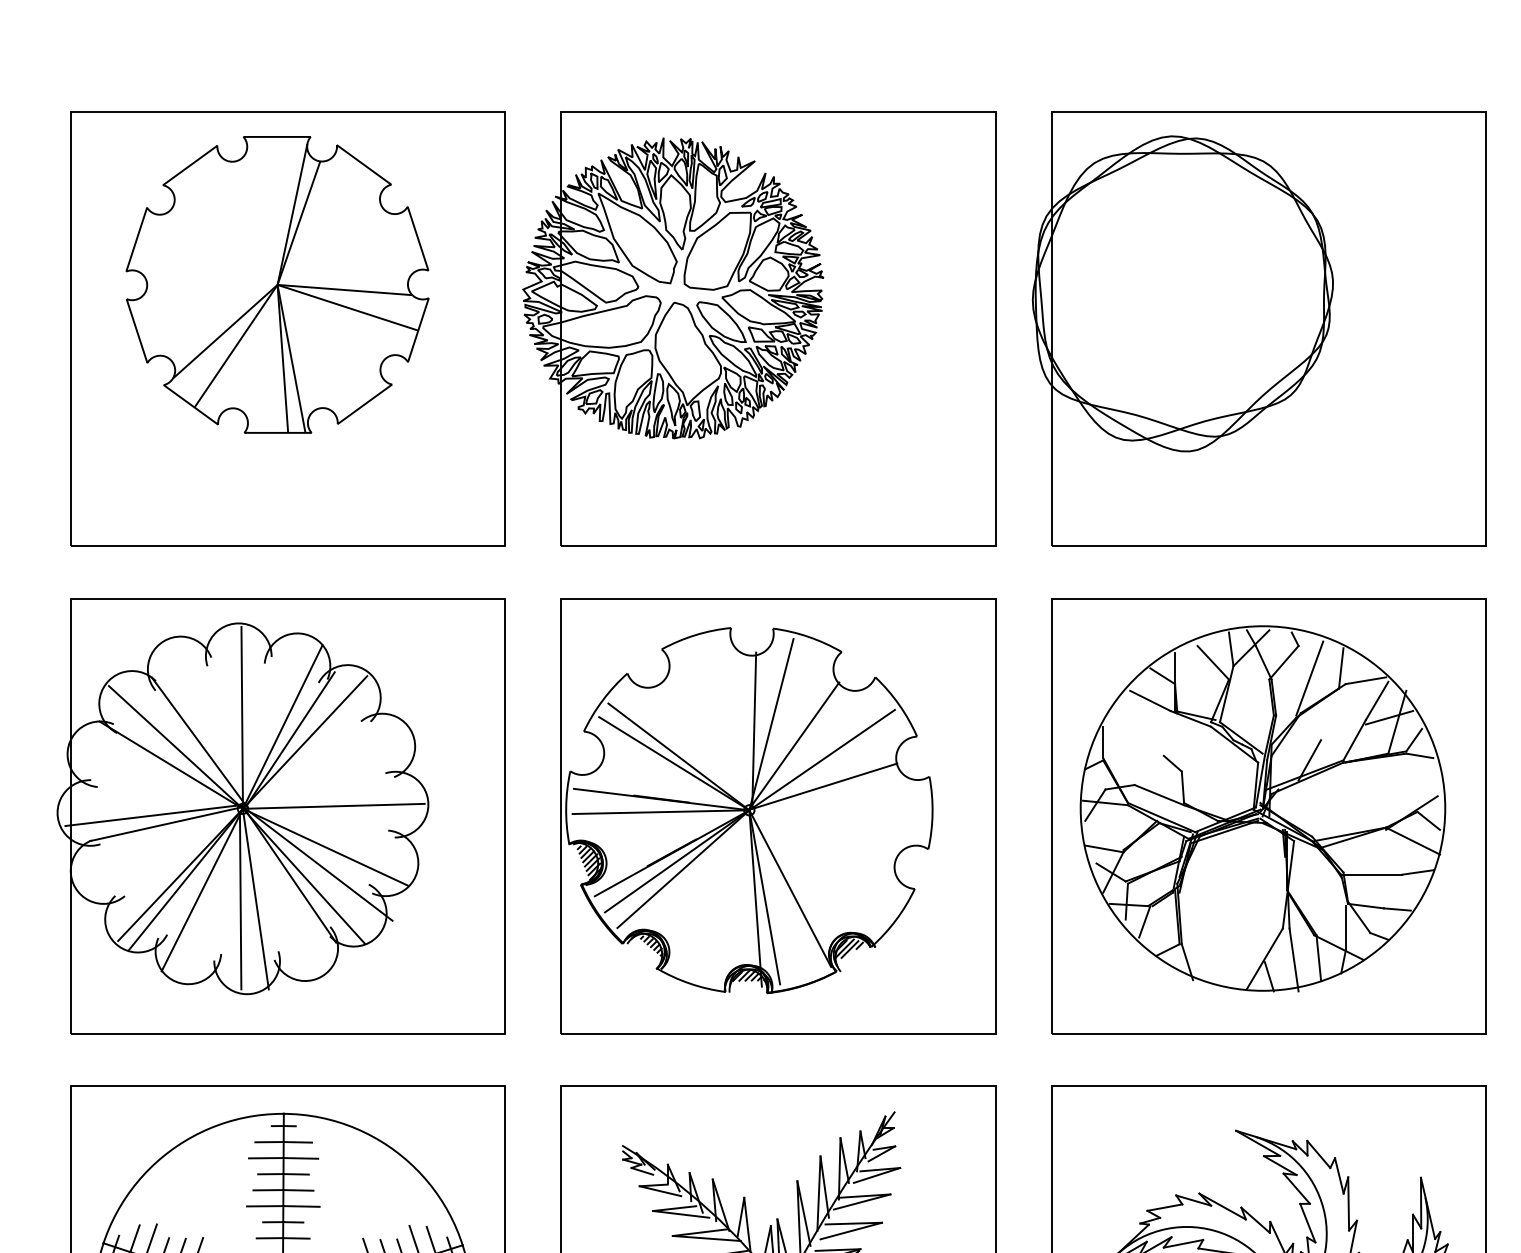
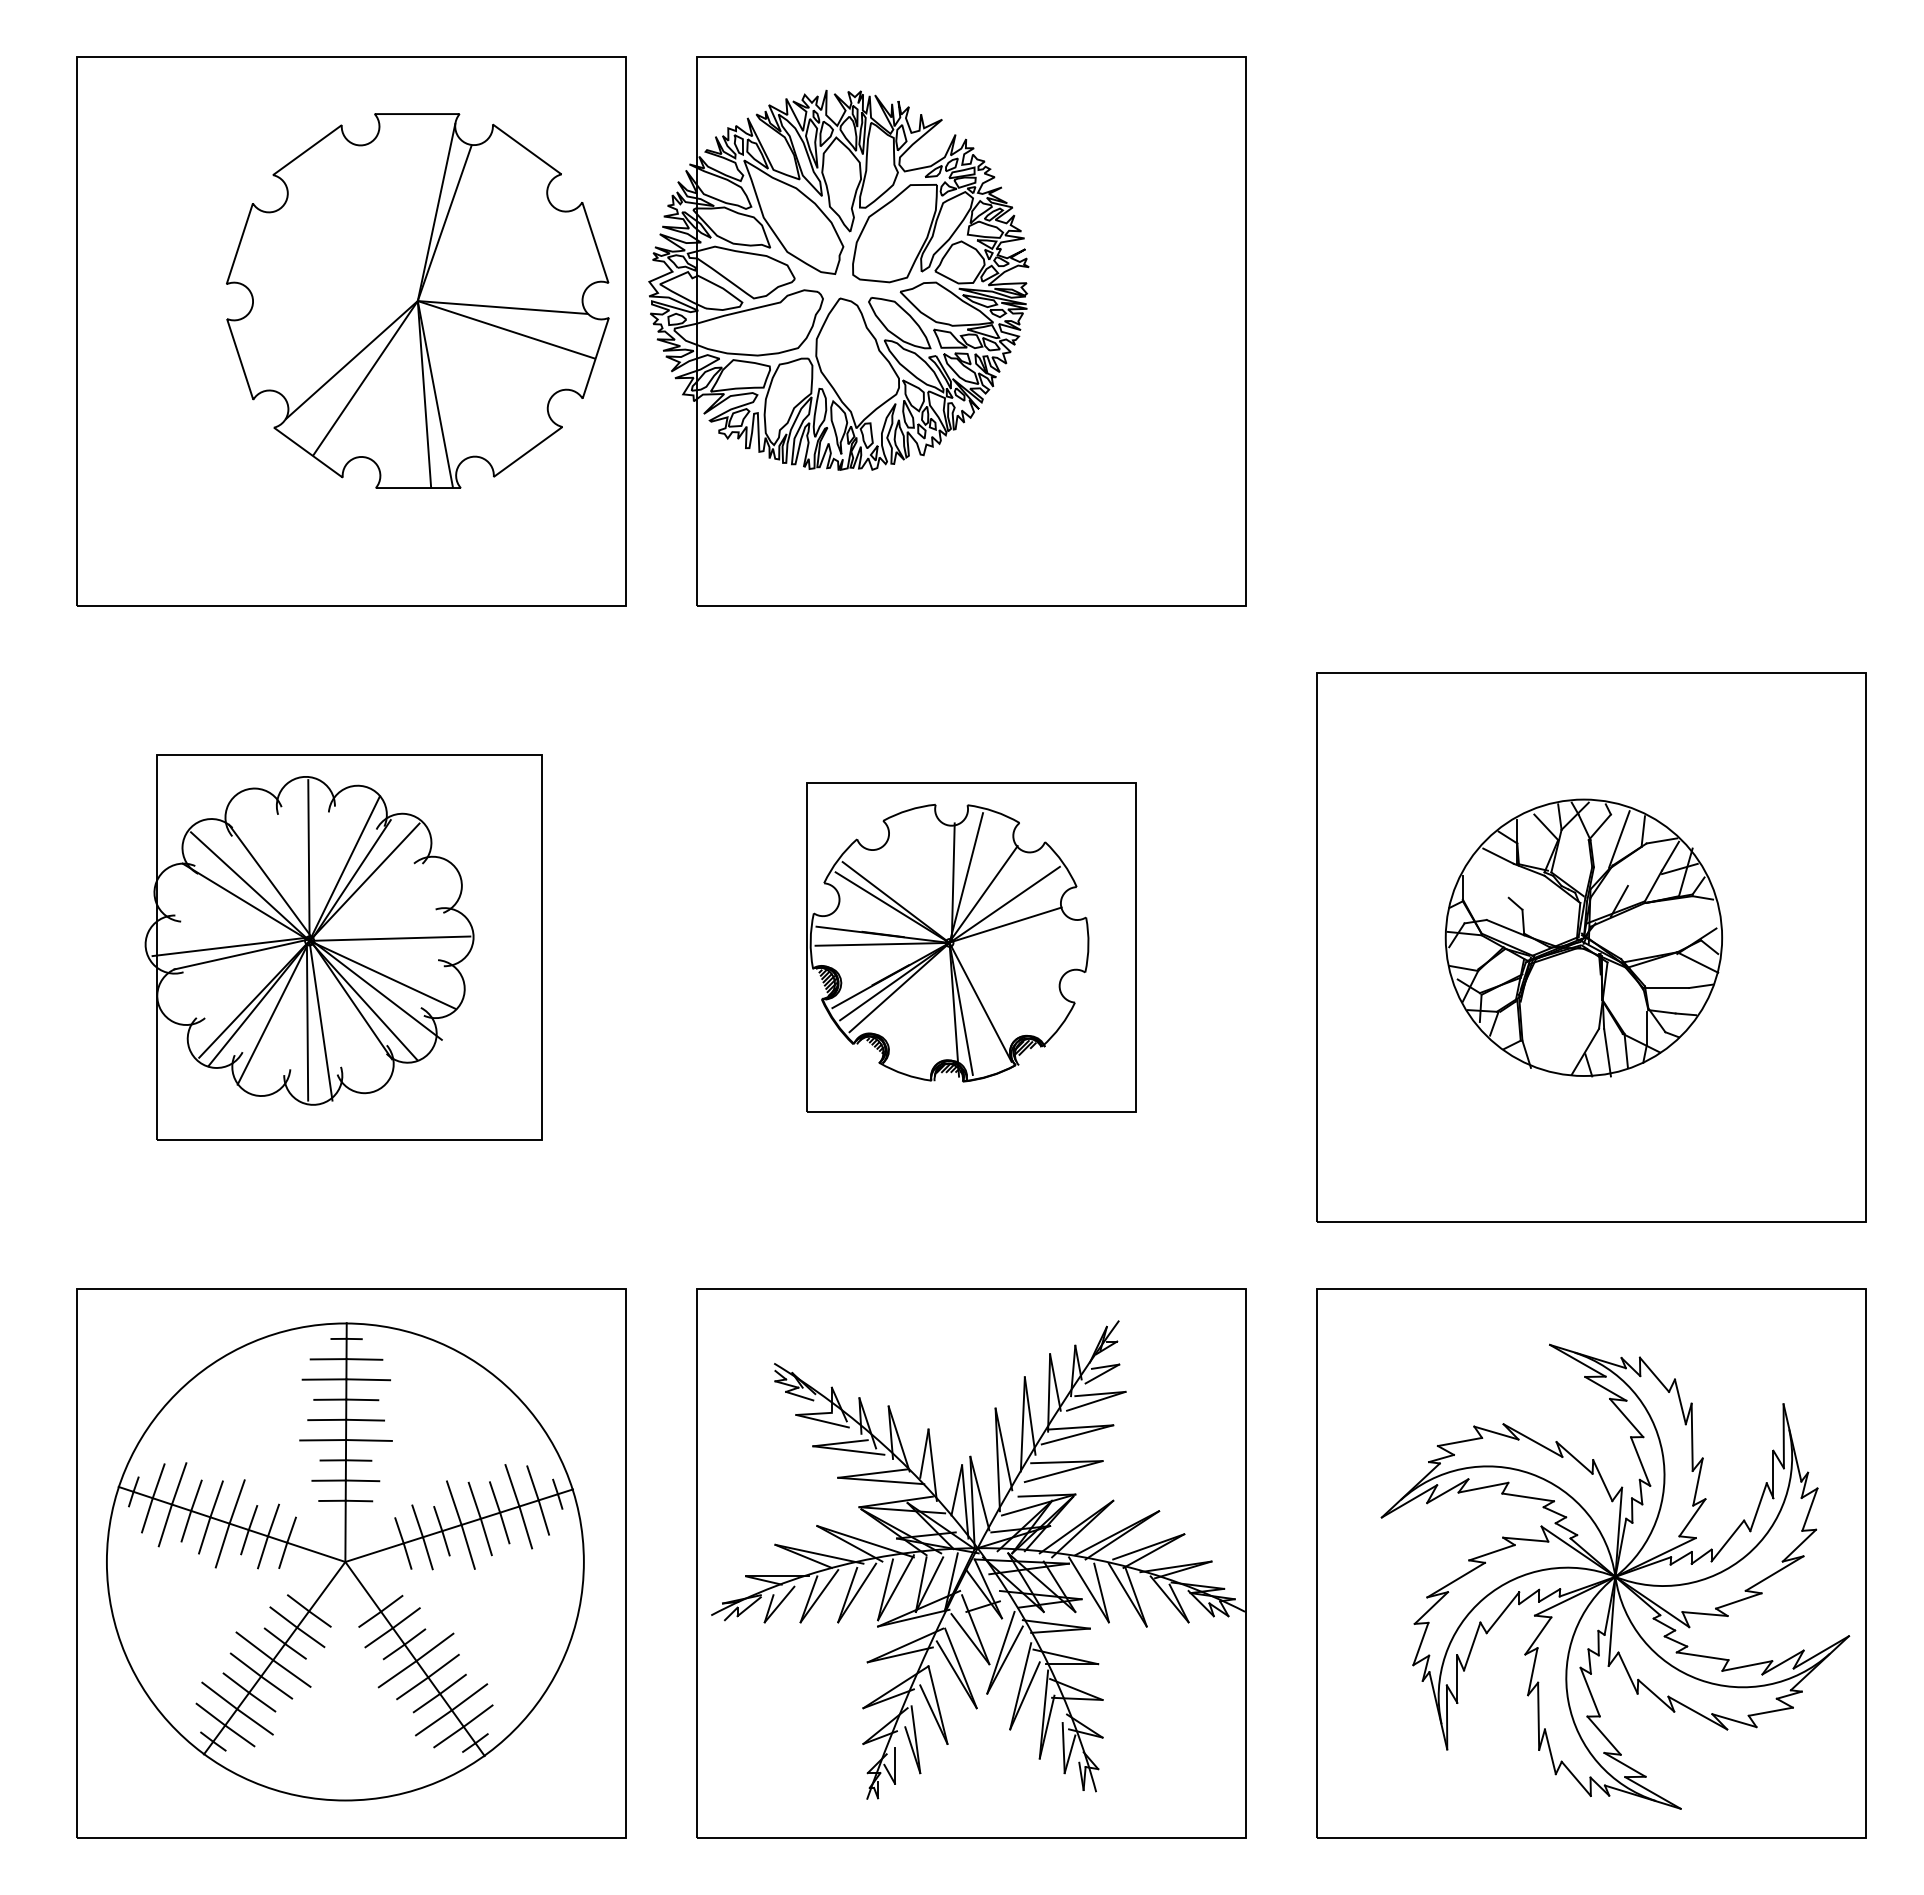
part: (277, 284) -> (417, 300), moved
part: (1259, 328) -> (1579, 331), removed
part: (1262, 808) -> (1583, 937), size x0.6
part: (281, 816) -> (343, 947), size x0.7
part: (778, 816) -> (971, 947), size x0.6

